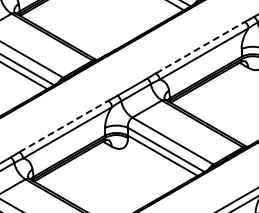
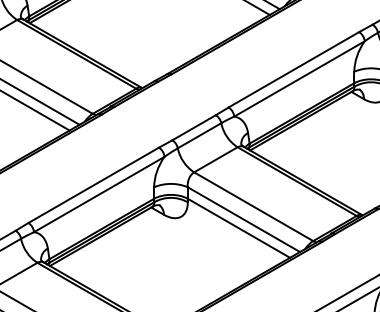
line: (200, 47) -> (294, 69), dashed -> solid
line: (64, 126) -> (94, 185), dashed -> solid

